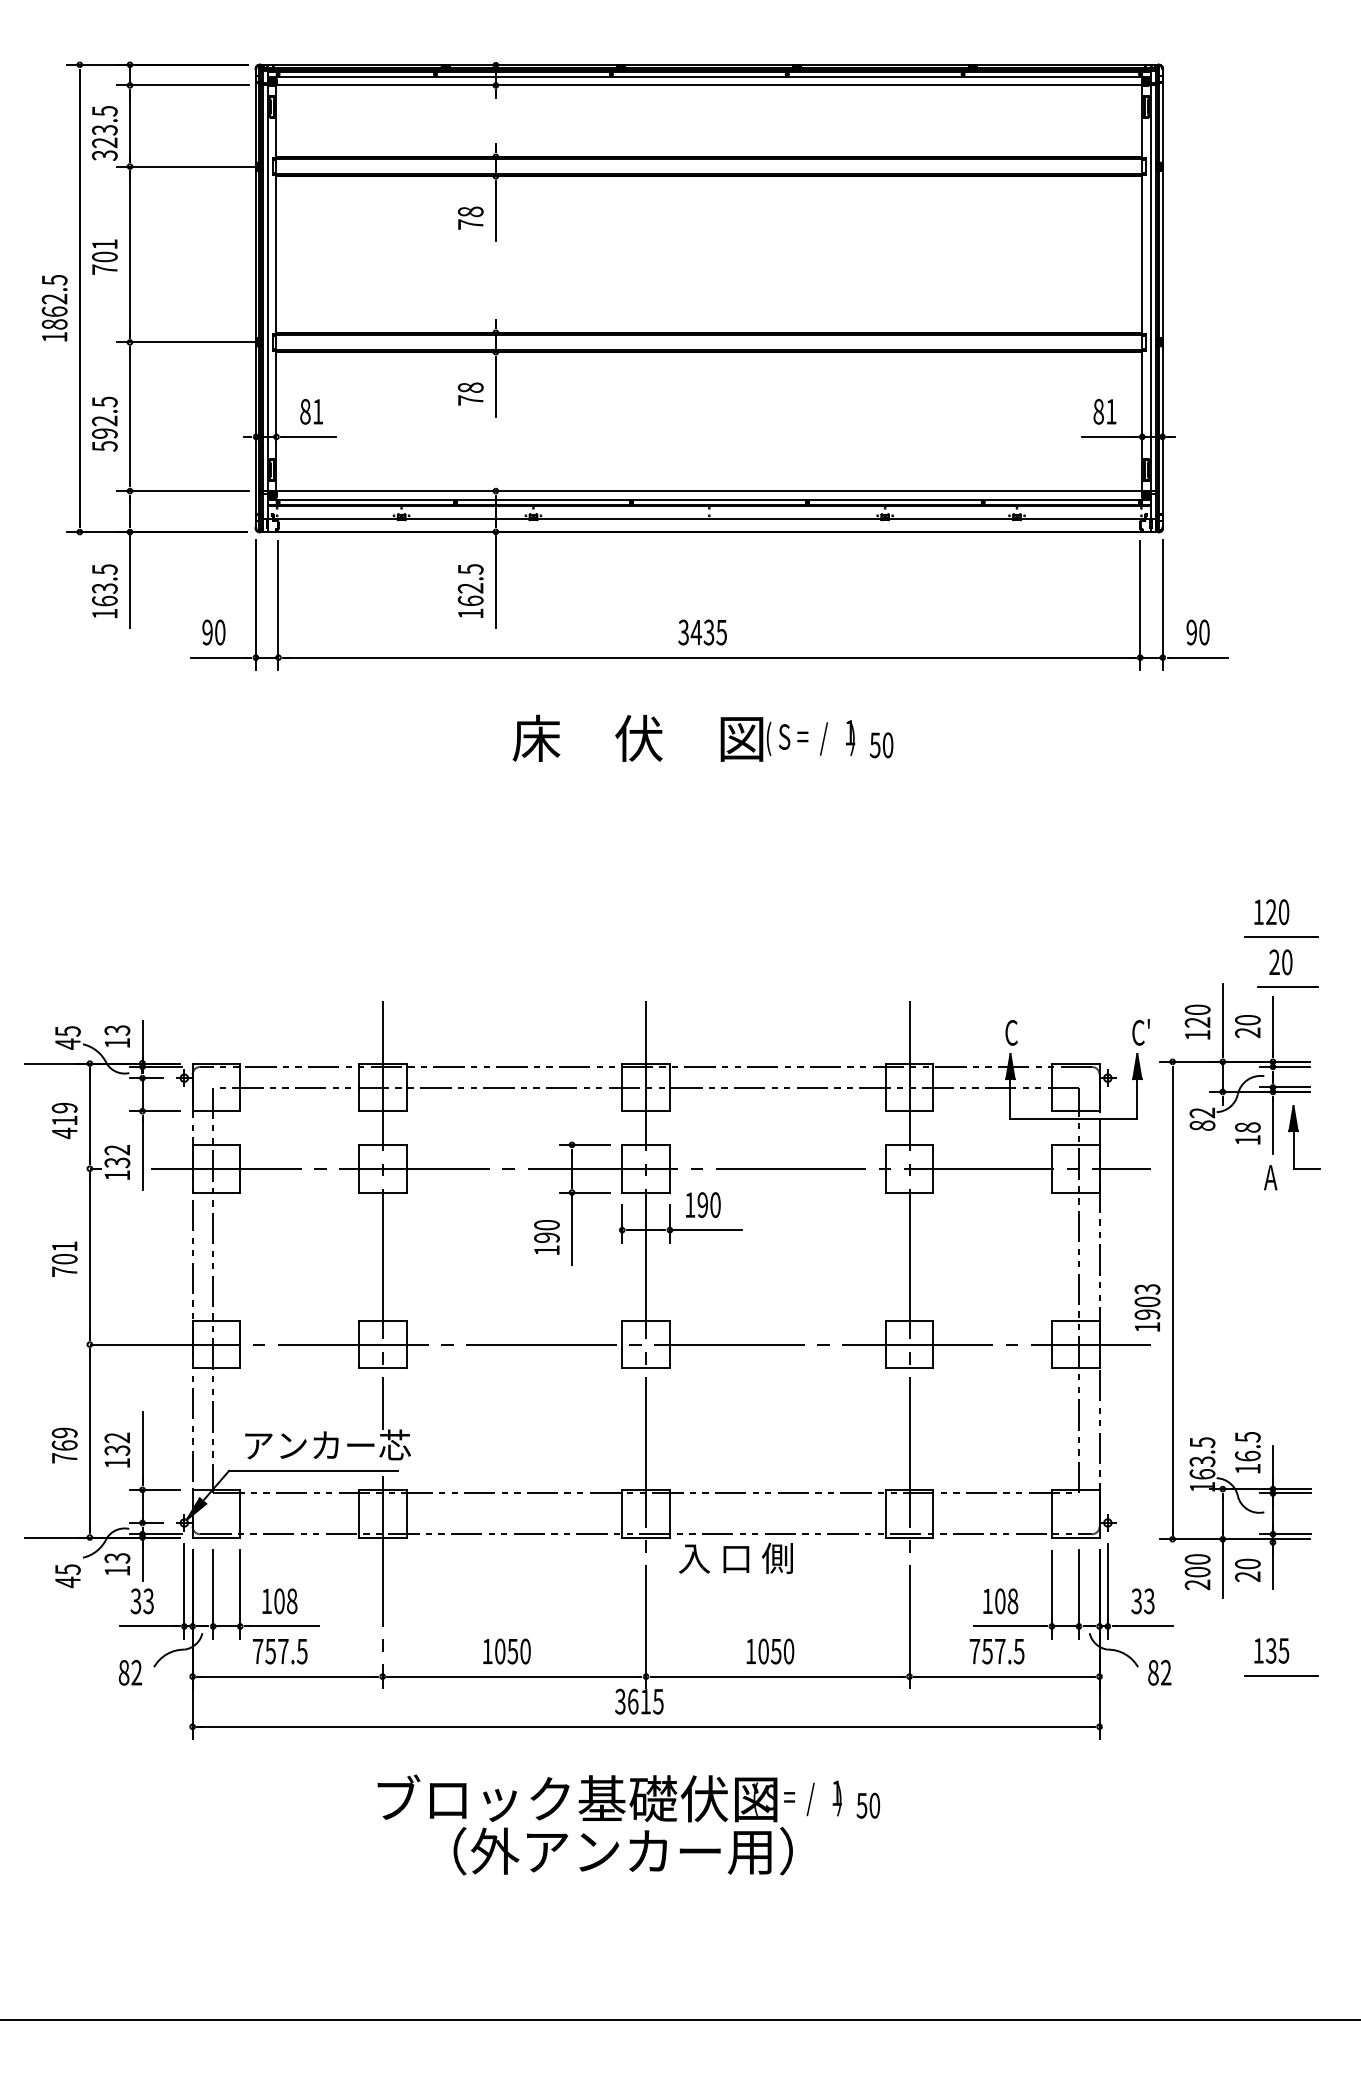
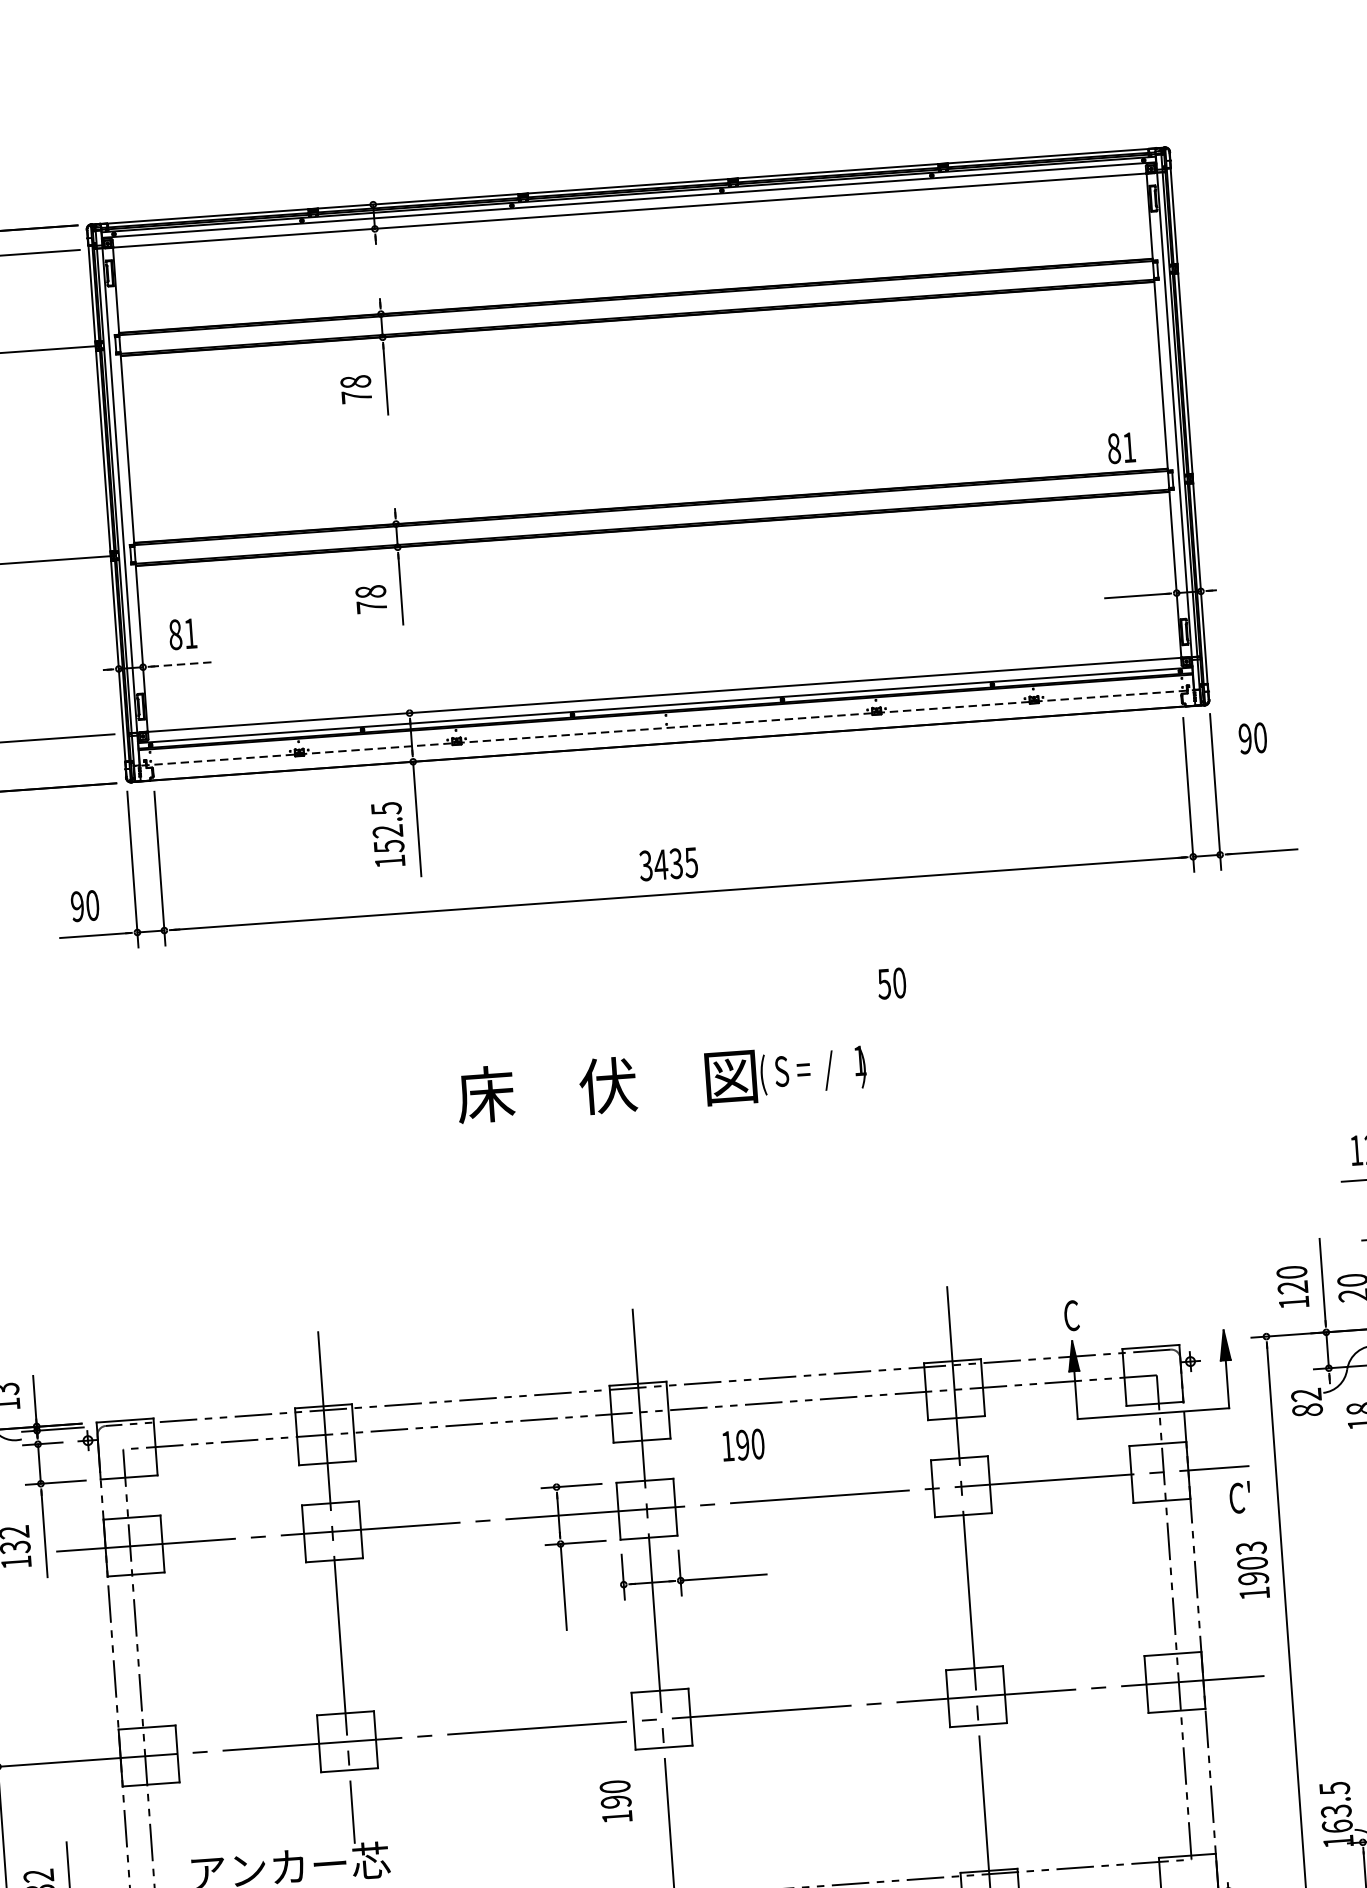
text: (1104, 411) -> (1120, 447), moved
line: (309, 436) -> (182, 663), solid -> dashed
line: (709, 518) -> (667, 727), solid -> dashed
text: (470, 600) -> (388, 845), 162.5 -> 152.5
text: (1197, 632) -> (1252, 738), moved
text: (683, 737) -> (661, 1080), moved
text: (1140, 1032) -> (1239, 1497), moved
text: (703, 1204) -> (743, 1444), moved
text: (546, 1237) -> (615, 1801), moved
text: (1147, 1307) -> (1253, 1569), moved

